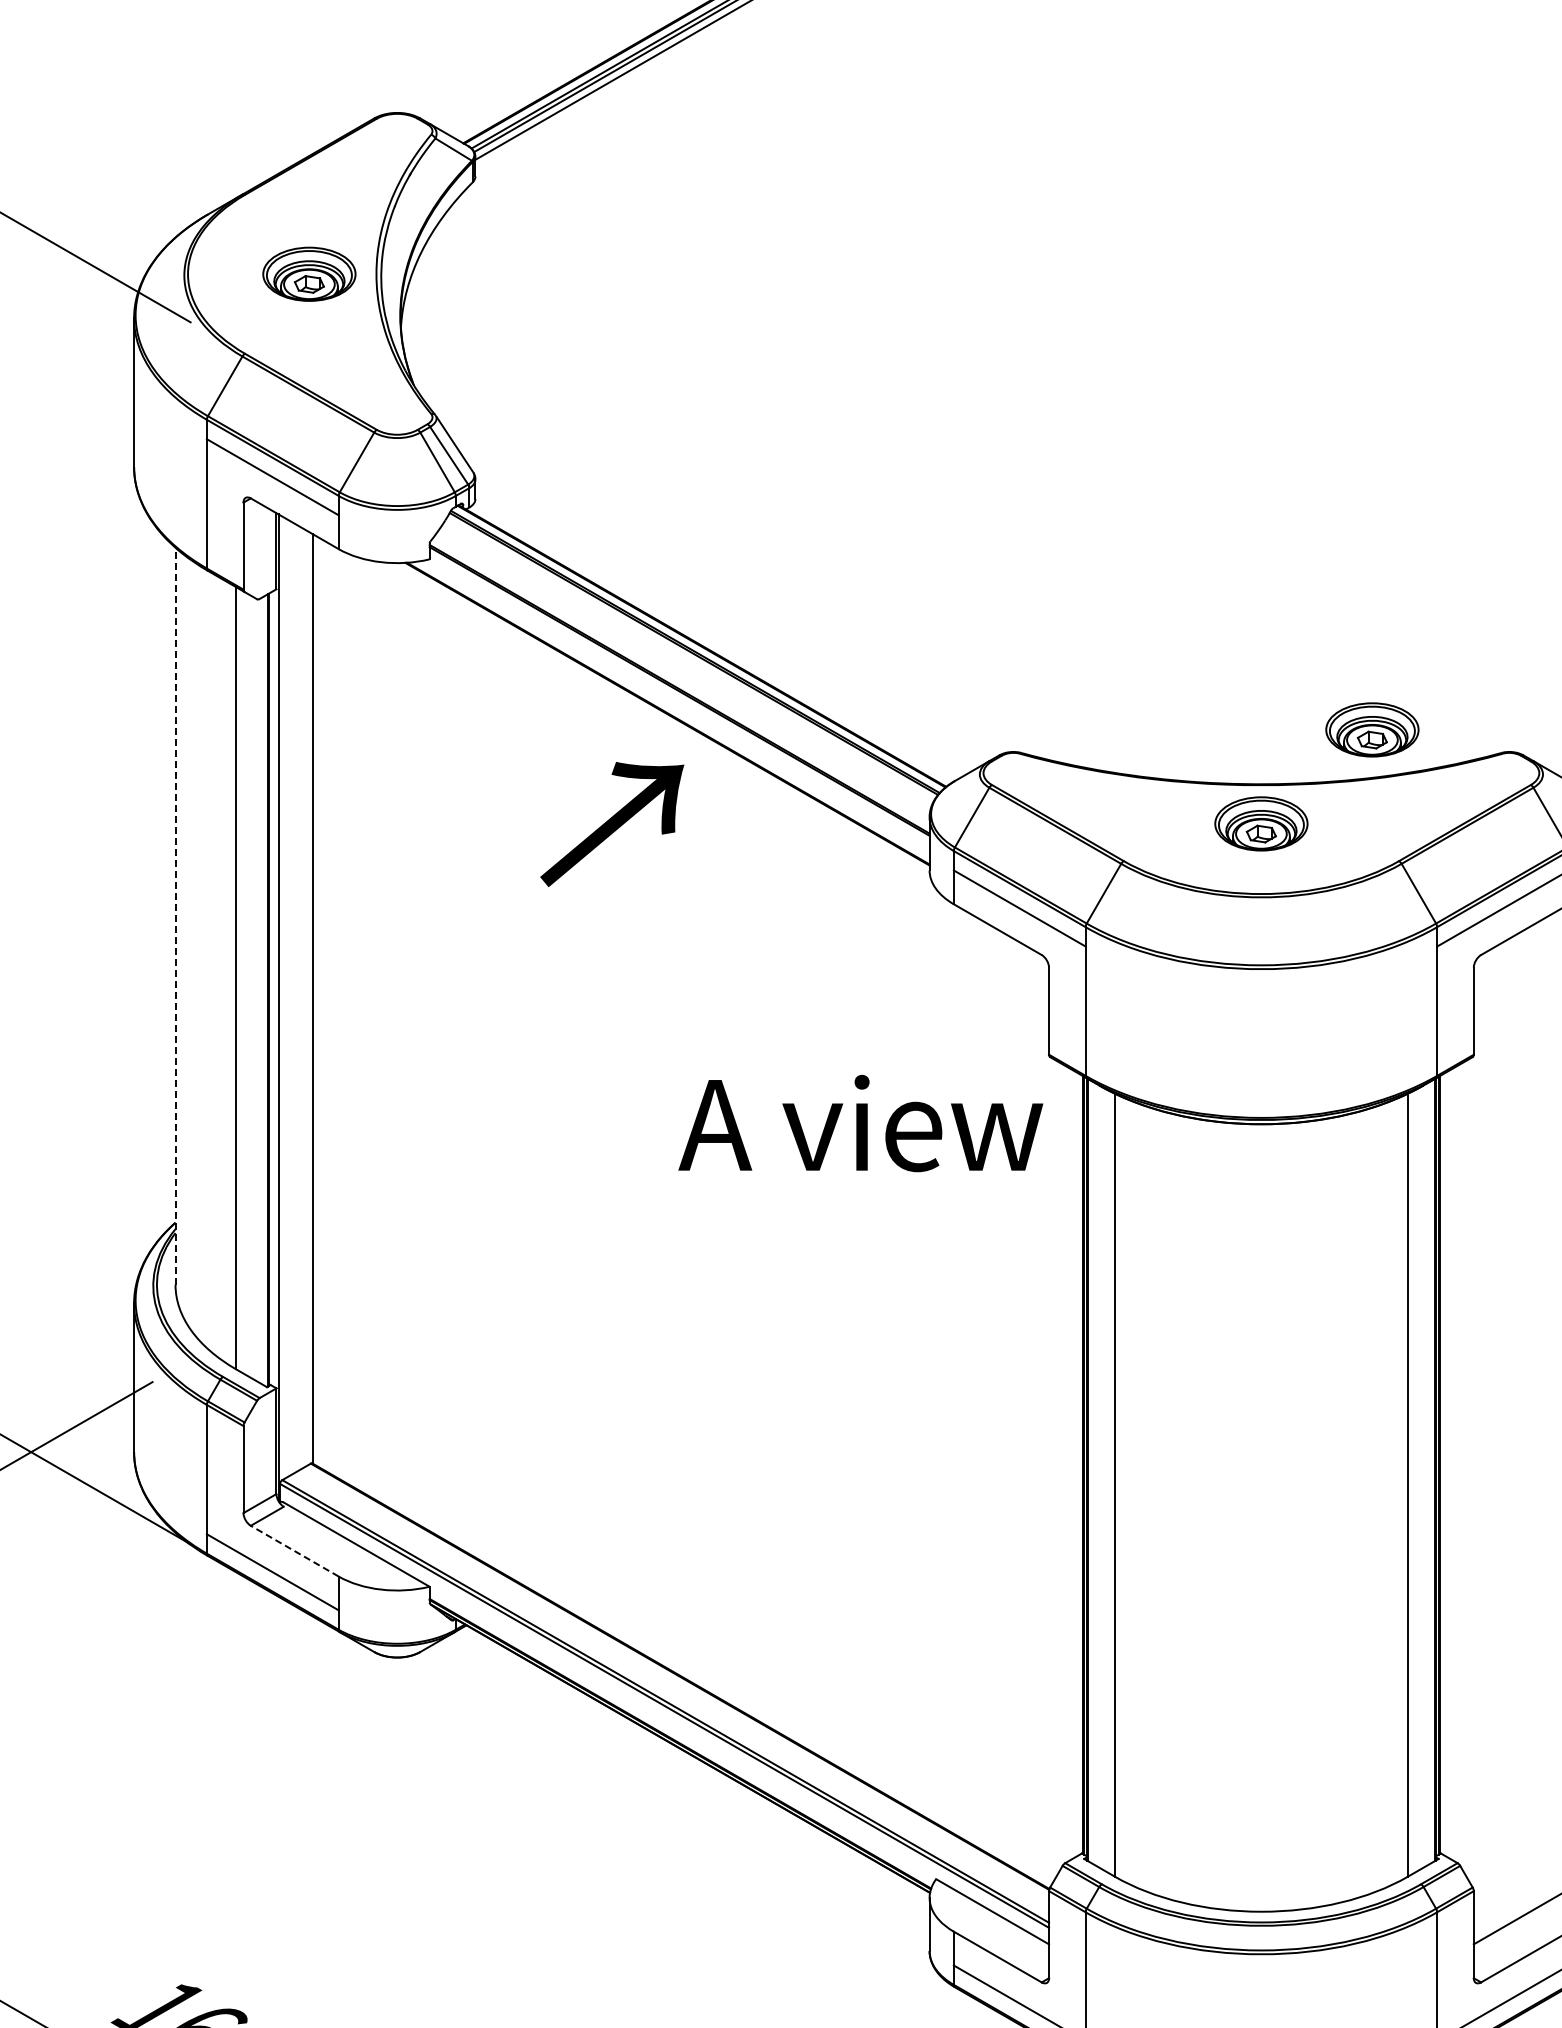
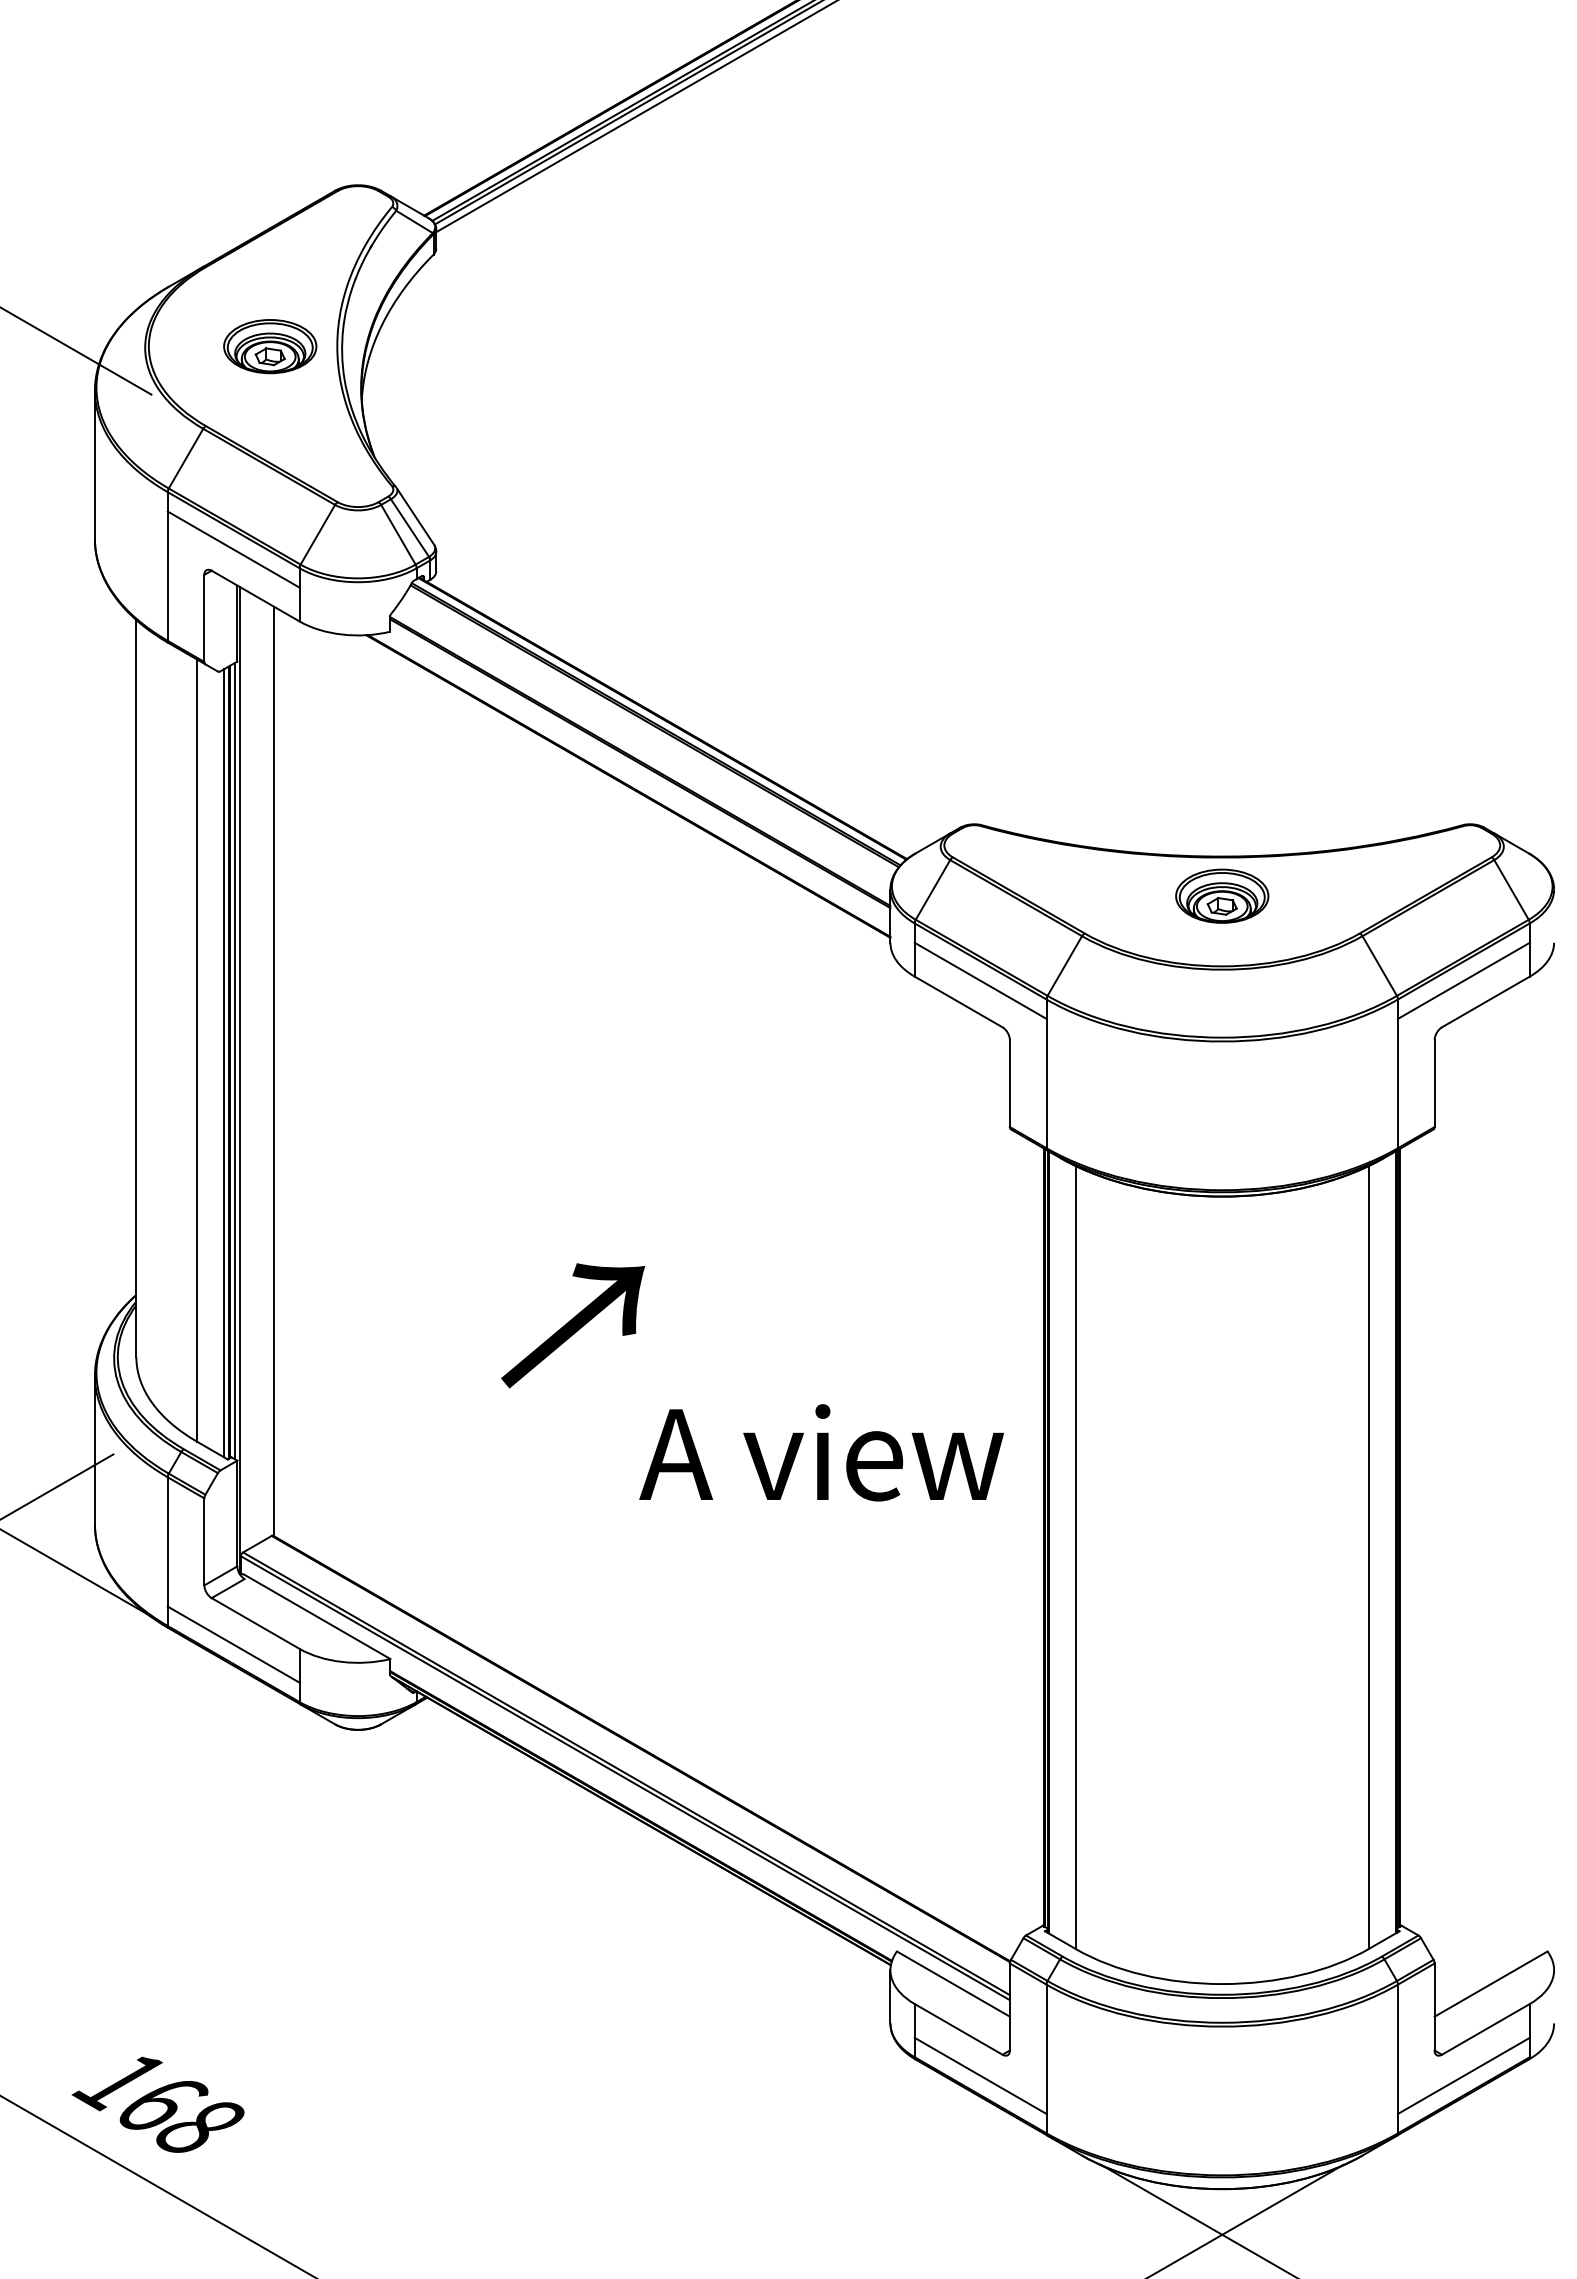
part: (1372, 729) -> (1333, 801), removed
text: (612, 824) -> (573, 1325), moved
line: (175, 916) -> (136, 988), dashed -> solid
line: (274, 988) -> (235, 1060), added
line: (263, 991) -> (224, 1063), added
text: (860, 1123) -> (821, 1452), moved
line: (294, 1551) -> (255, 1623), dashed -> solid

